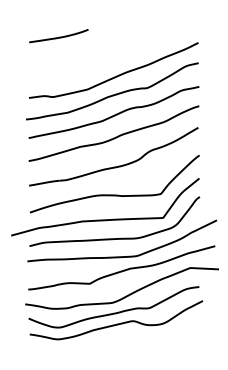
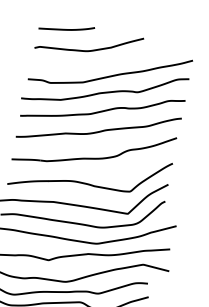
curve: (85, 54) -> (87, 50), added

